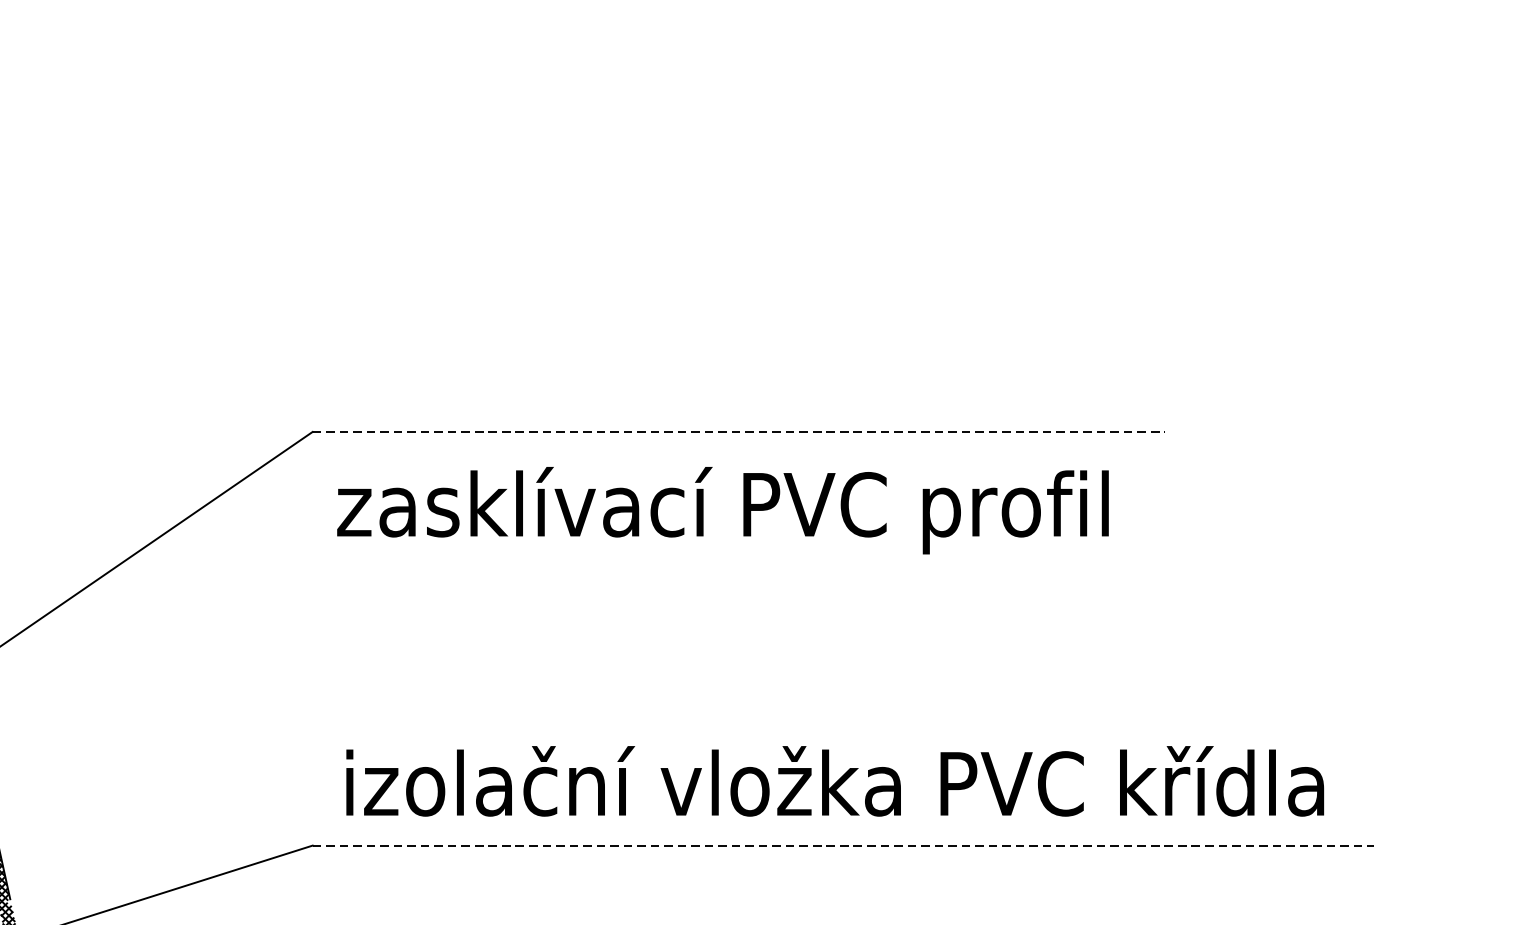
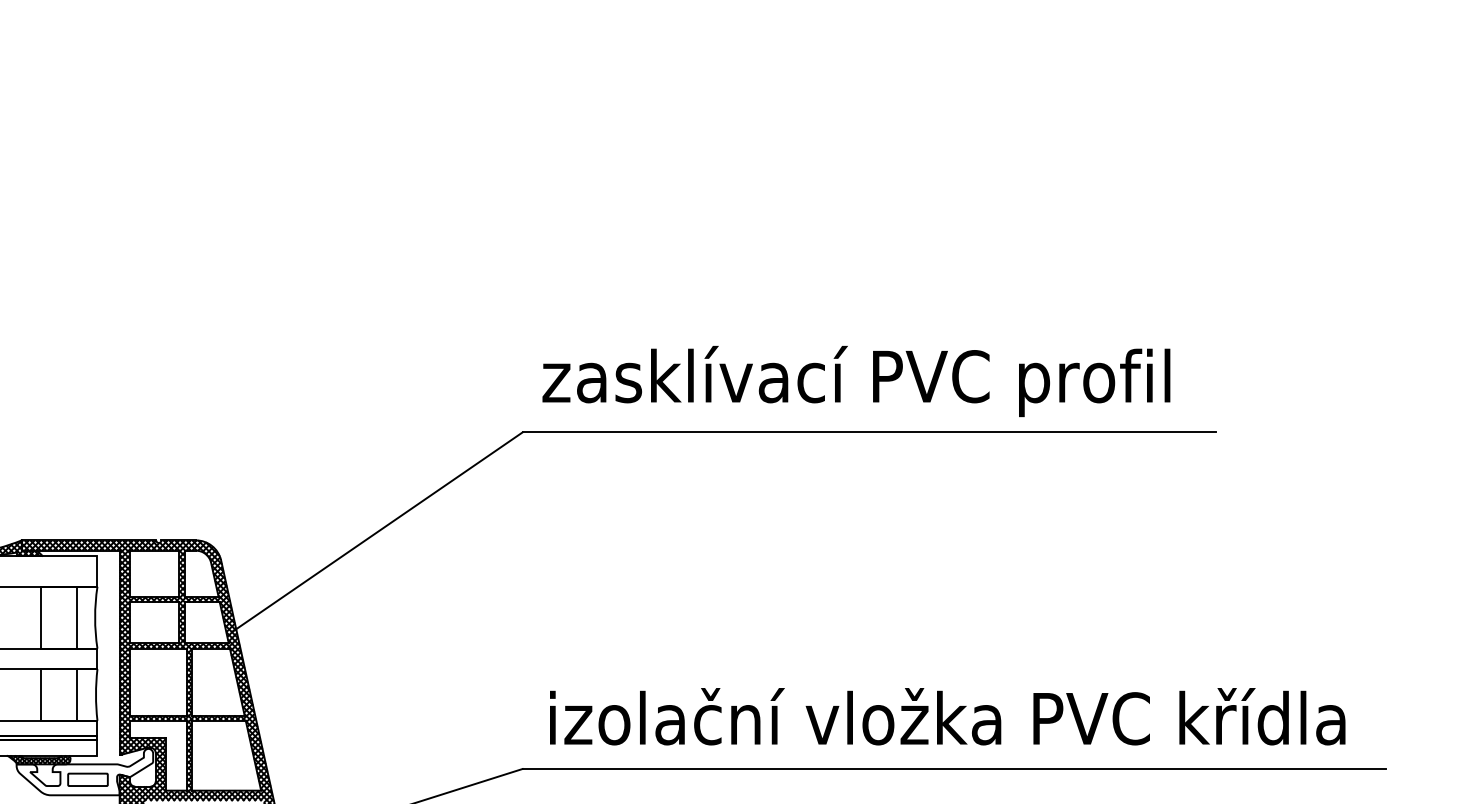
line: (739, 432) -> (869, 432), dashed -> solid
text: (723, 510) -> (856, 381), moved
line: (843, 846) -> (954, 769), dashed -> solid

